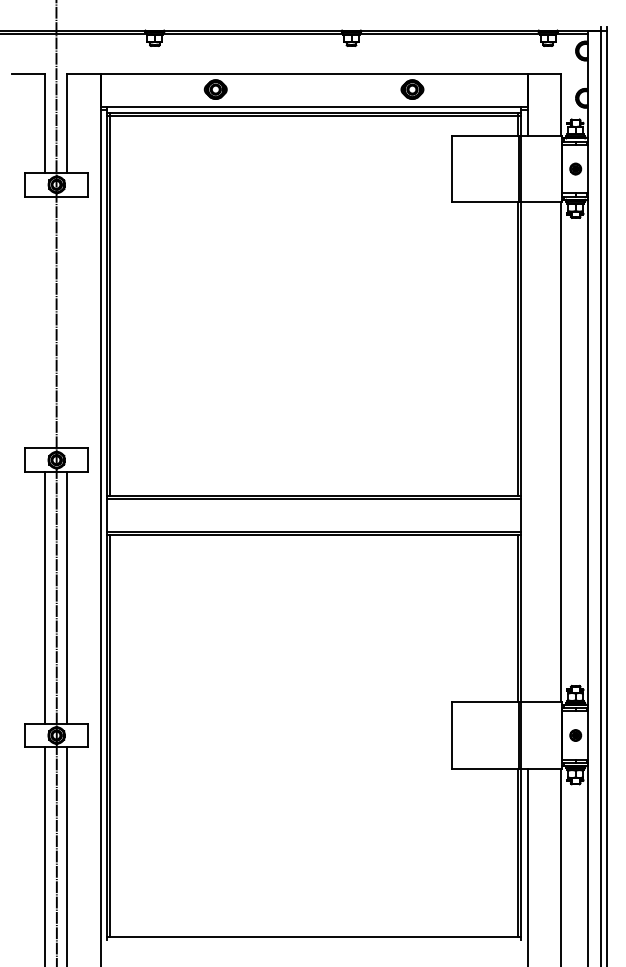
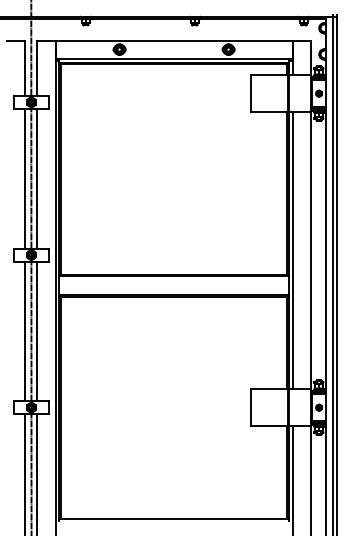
line: (46, 322) -> (25, 178), added
line: (67, 322) -> (37, 178), added
line: (527, 451) -> (292, 250), added

